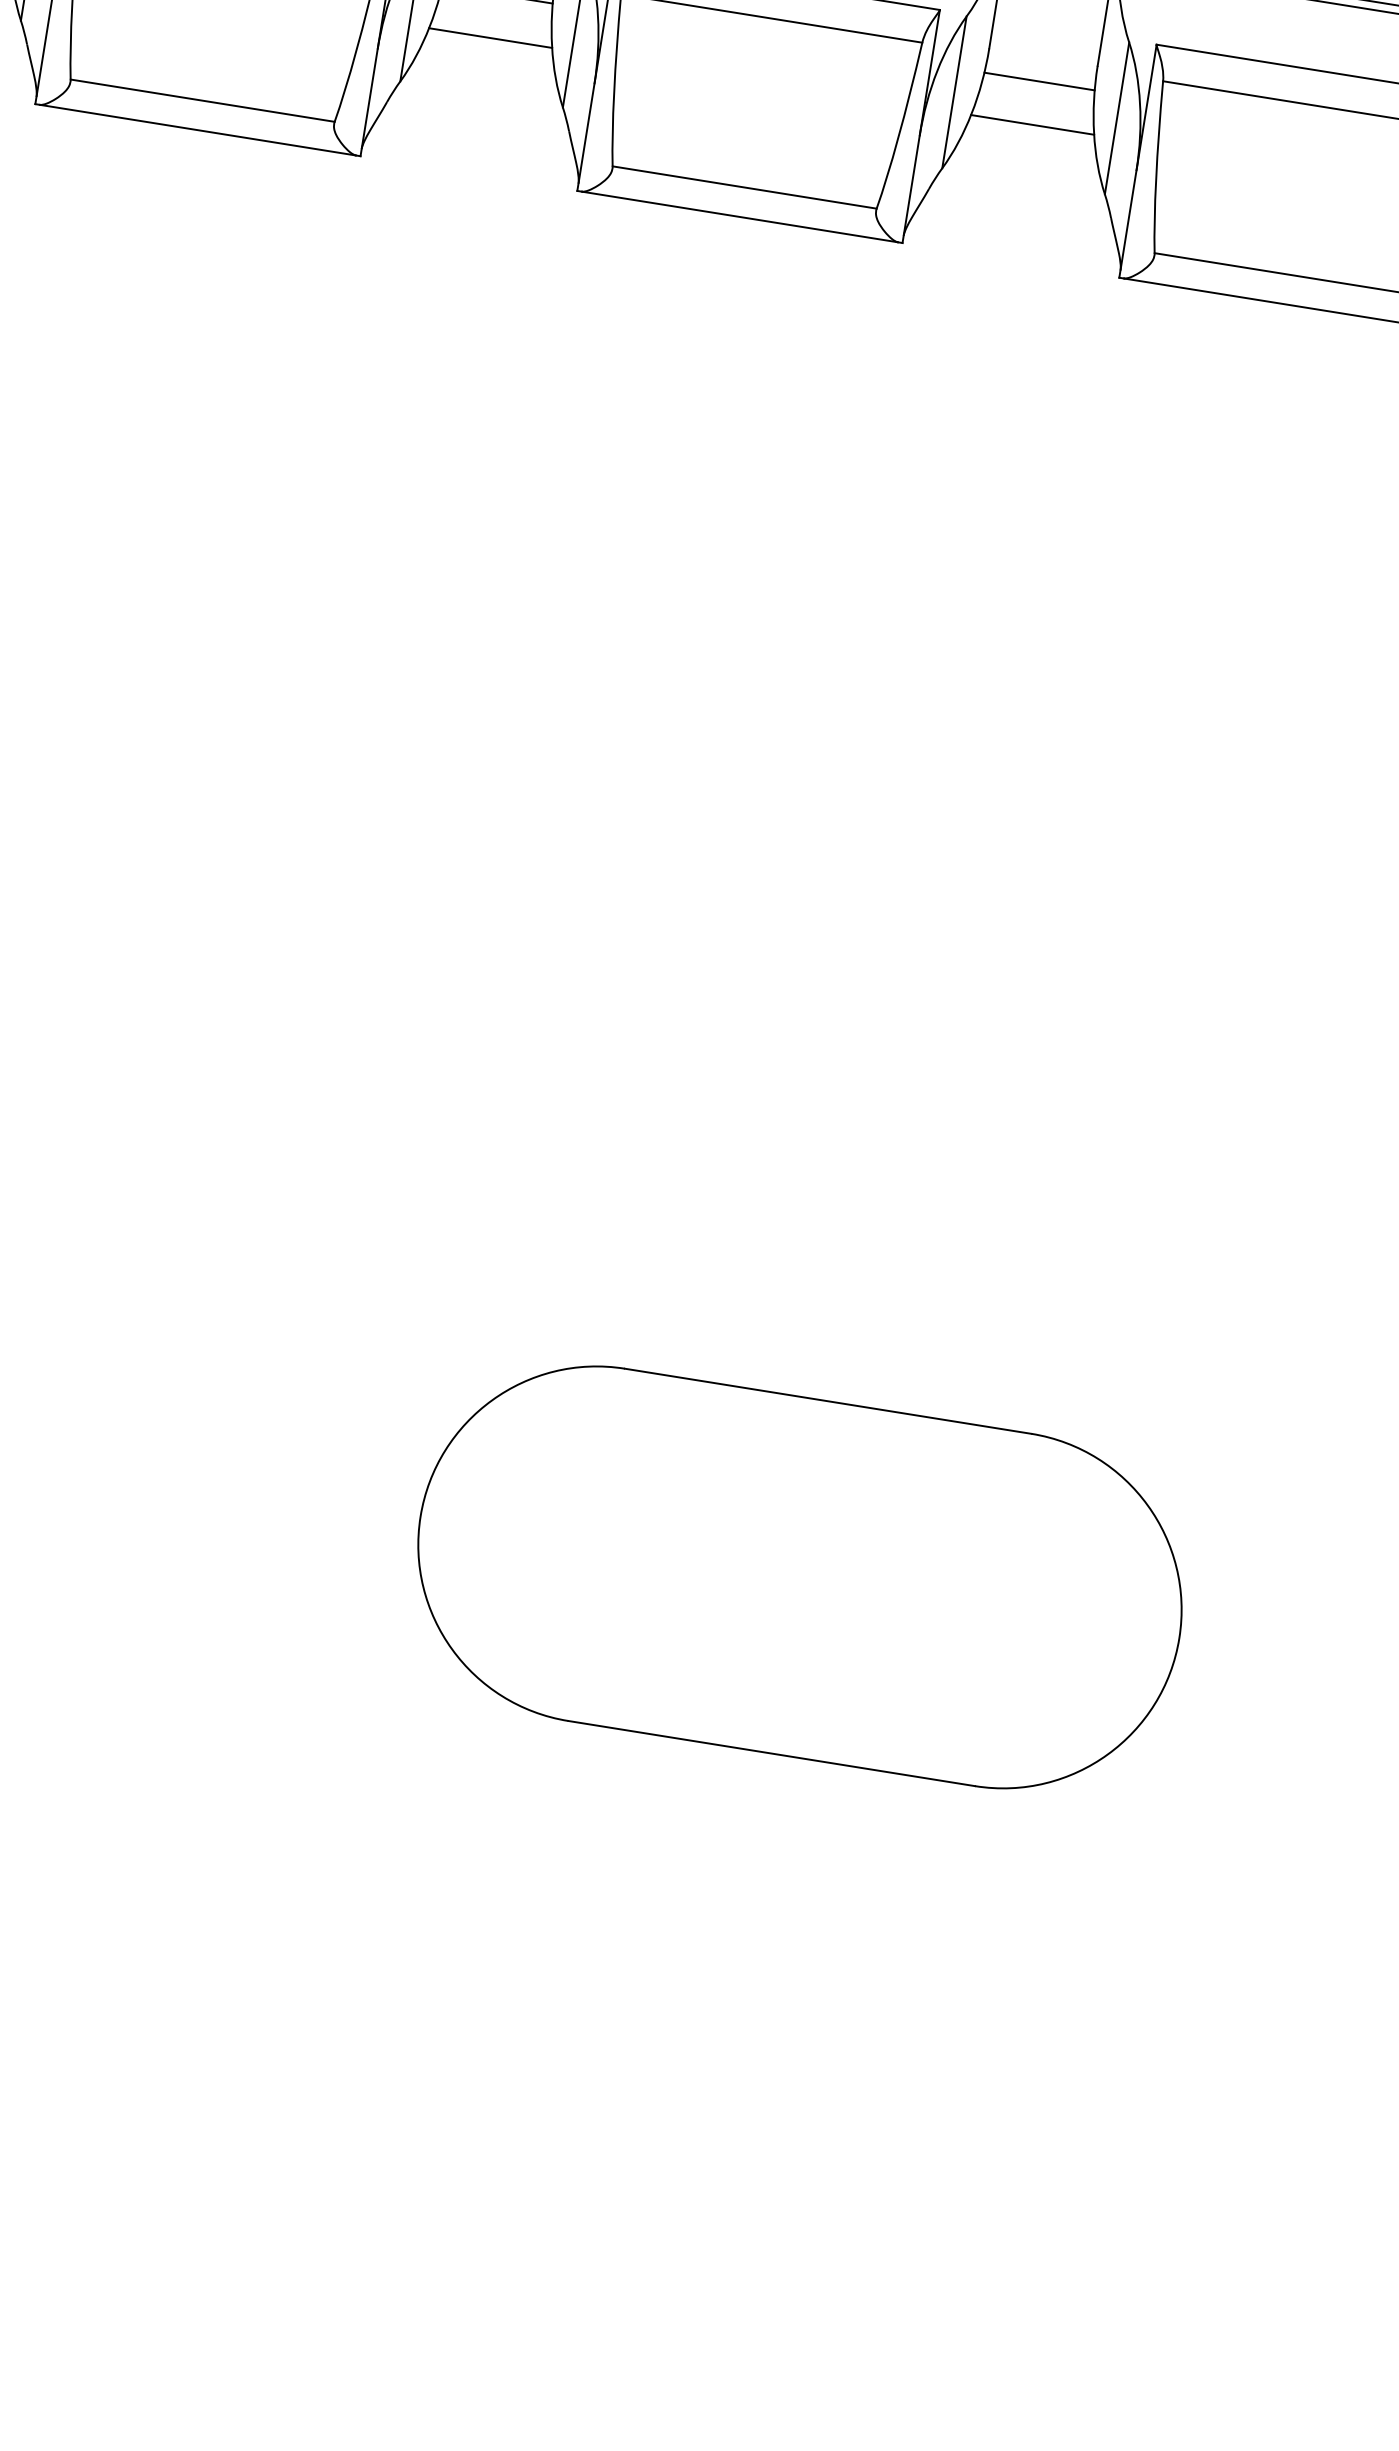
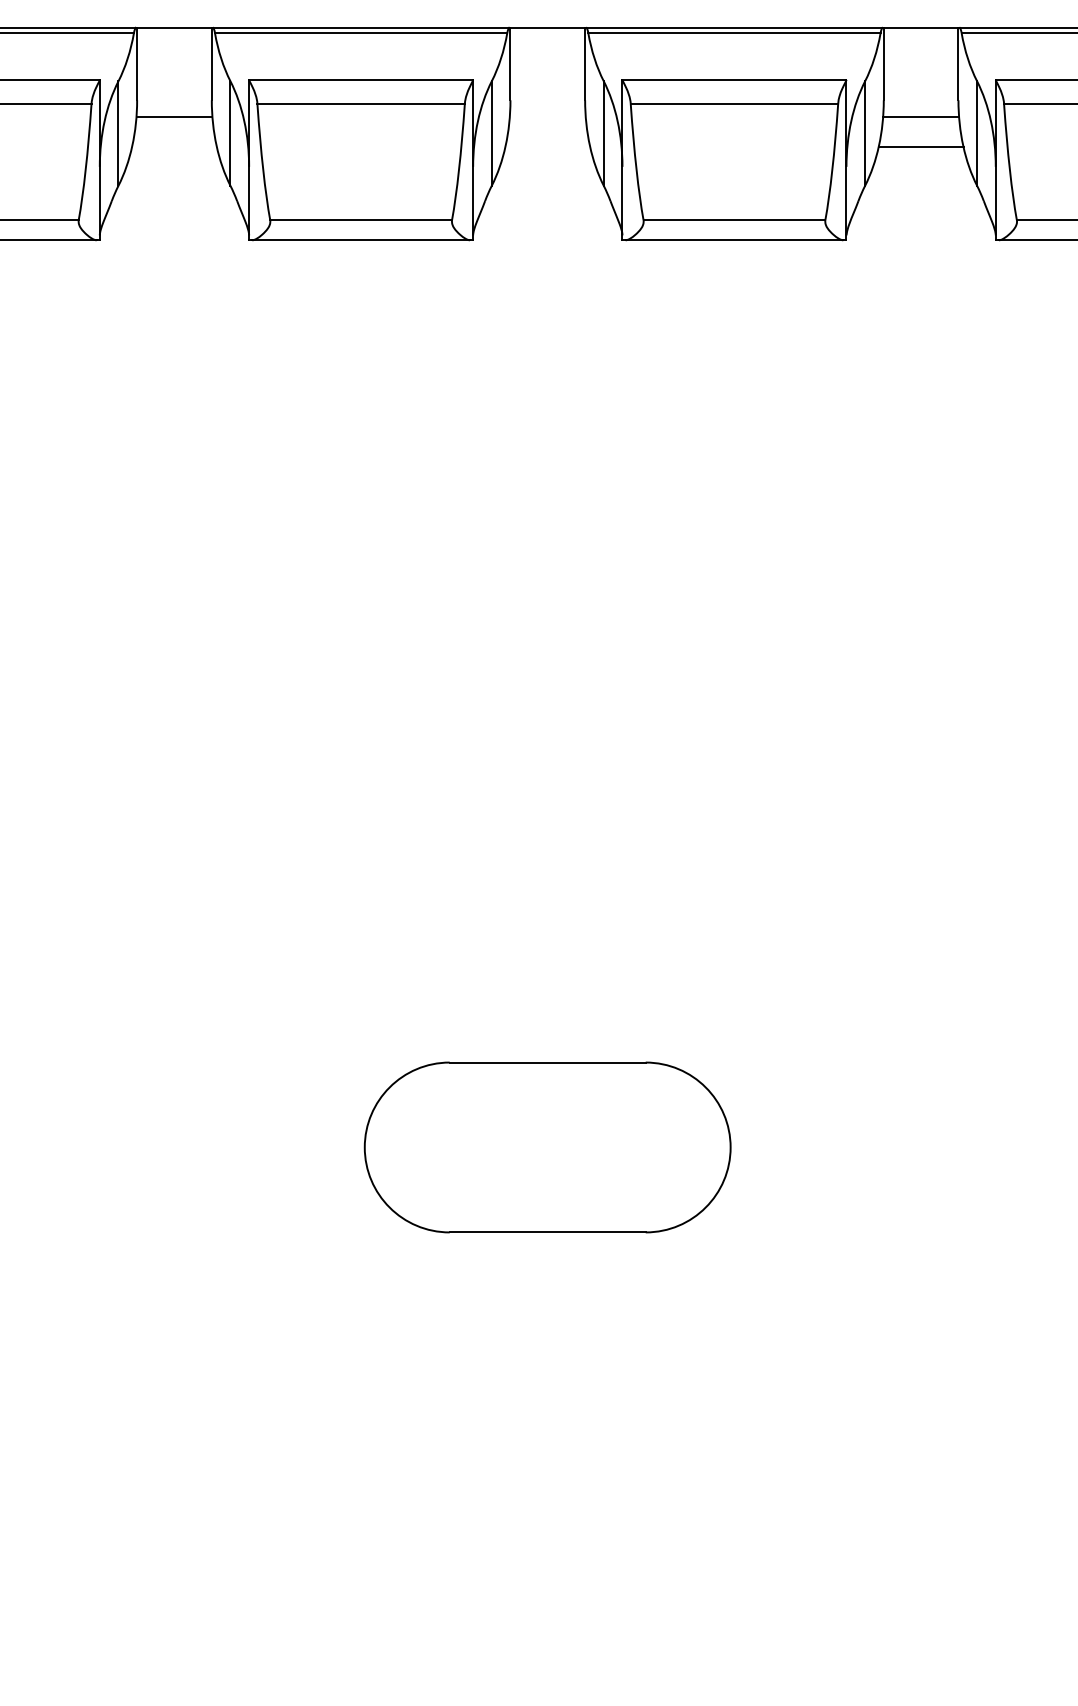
line: (490, 37) -> (174, 146), removed
line: (1039, 82) -> (547, 117), removed
line: (1032, 124) -> (547, 146), removed
part: (799, 1577) -> (547, 1147), size x0.7

